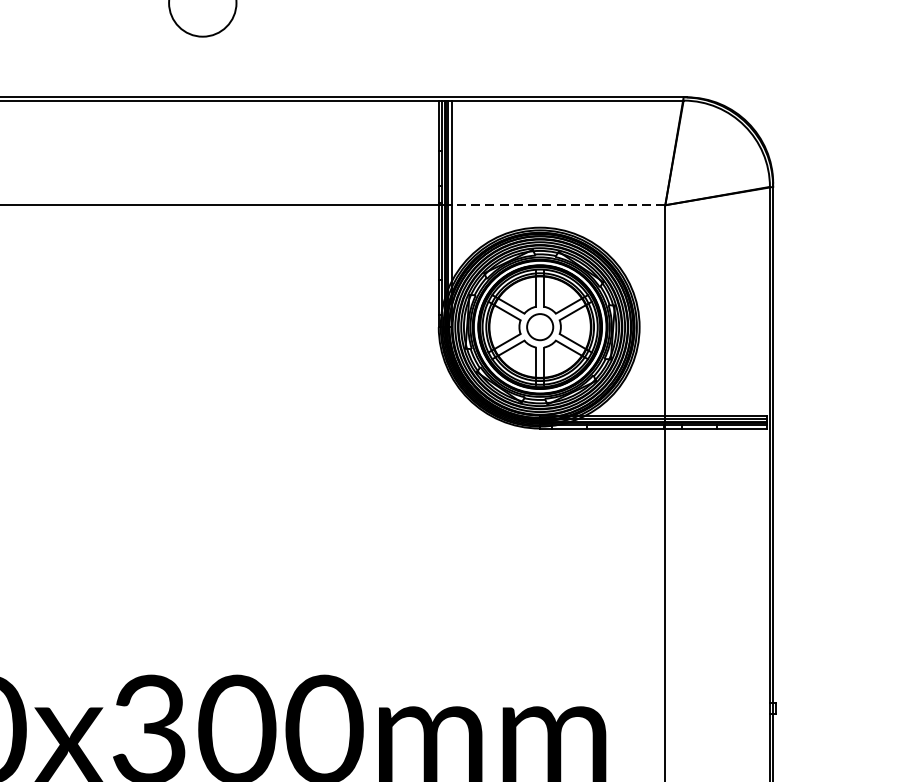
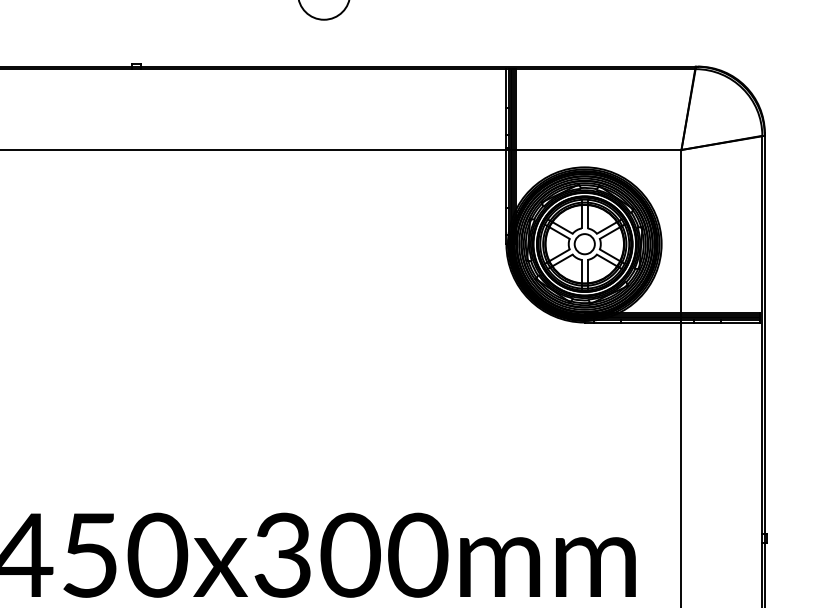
line: (557, 205) -> (598, 150), dashed -> solid

